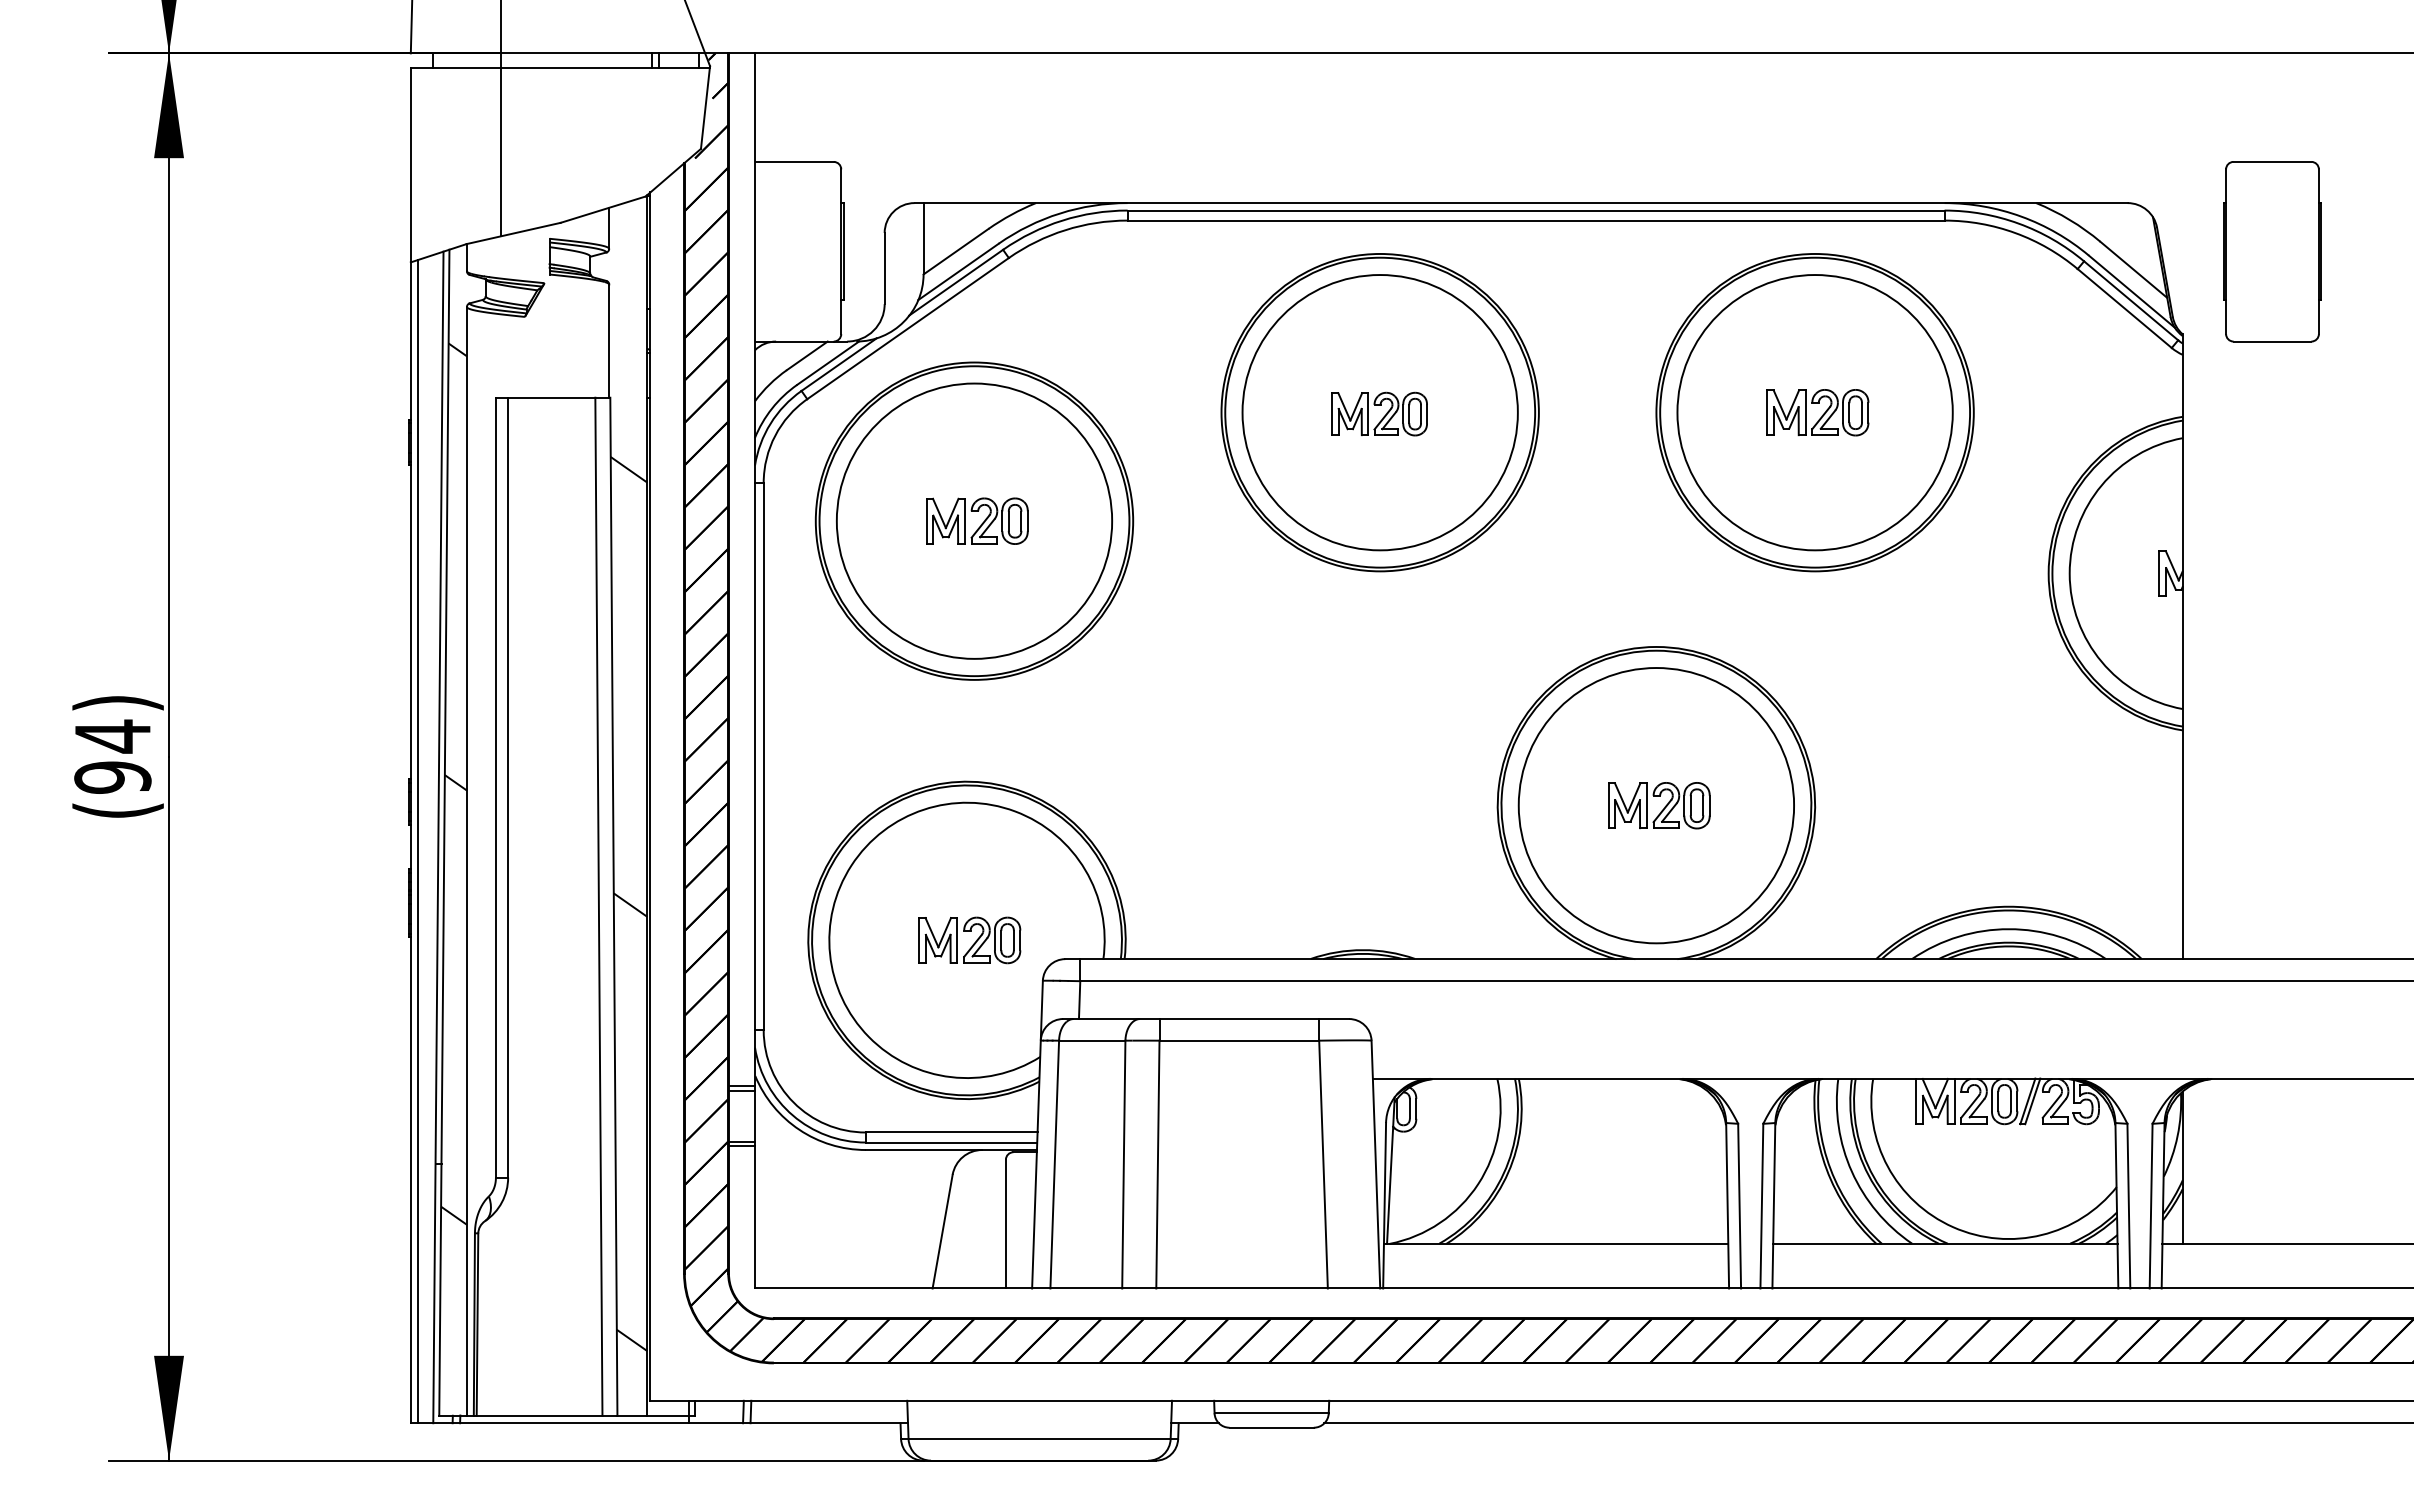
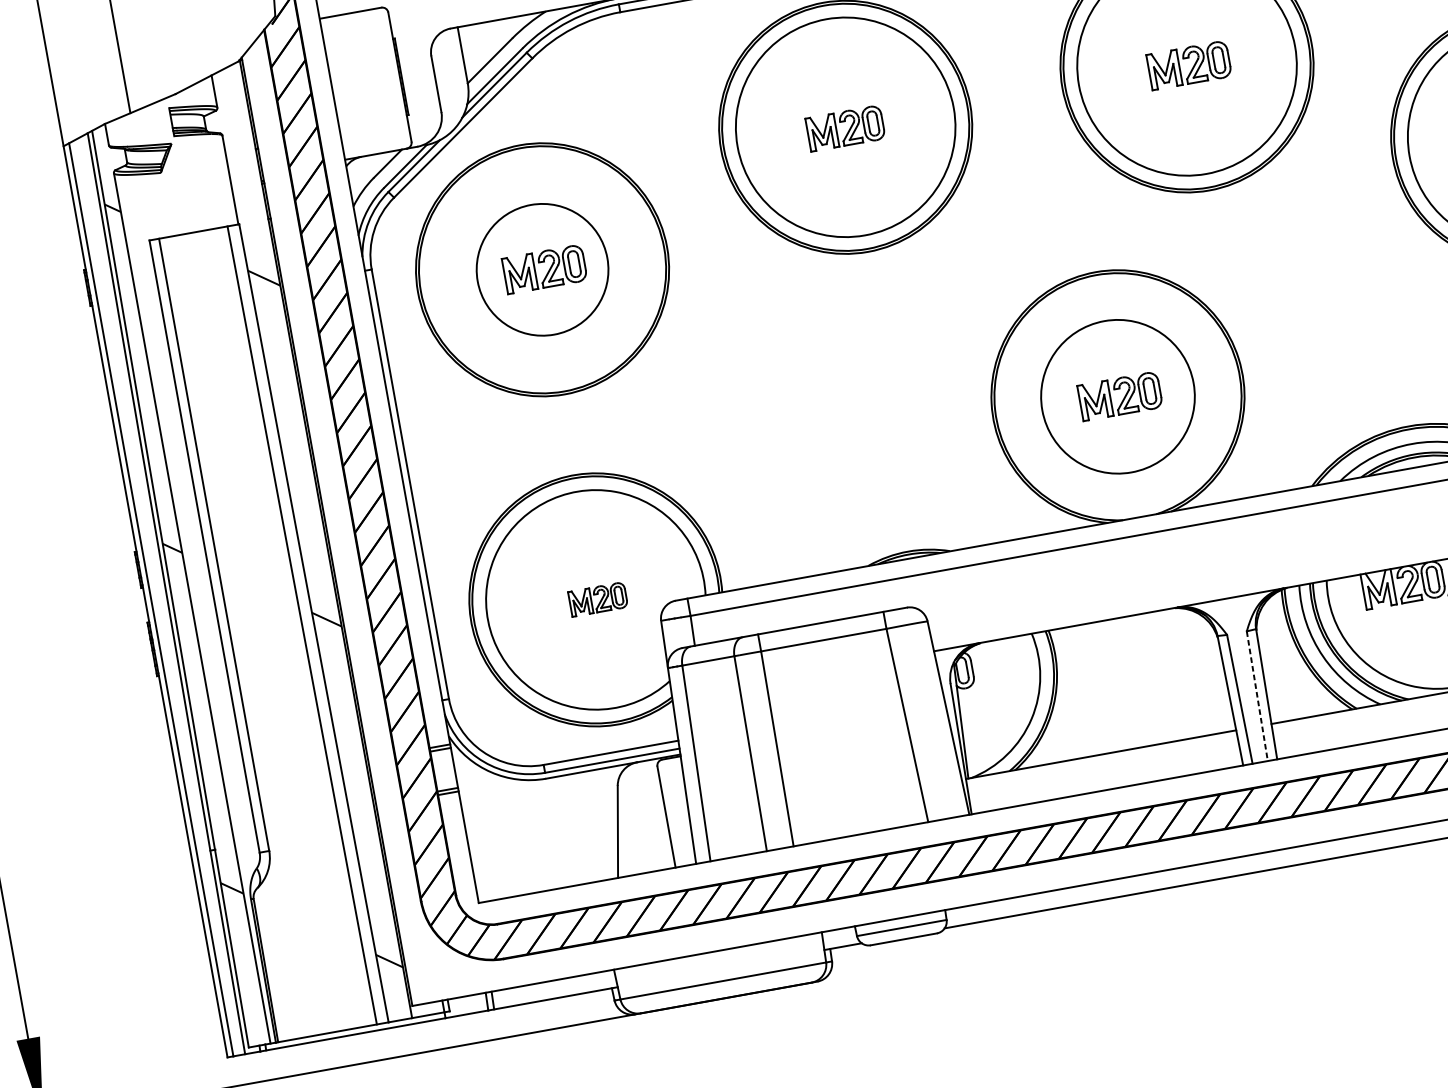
circle: (974, 520) -> (542, 269), size x0.6
circle: (1656, 805) -> (1118, 396), size x0.7
part: (969, 940) -> (597, 599), size x0.7
line: (1761, 1206) -> (1257, 696), solid -> dashed

